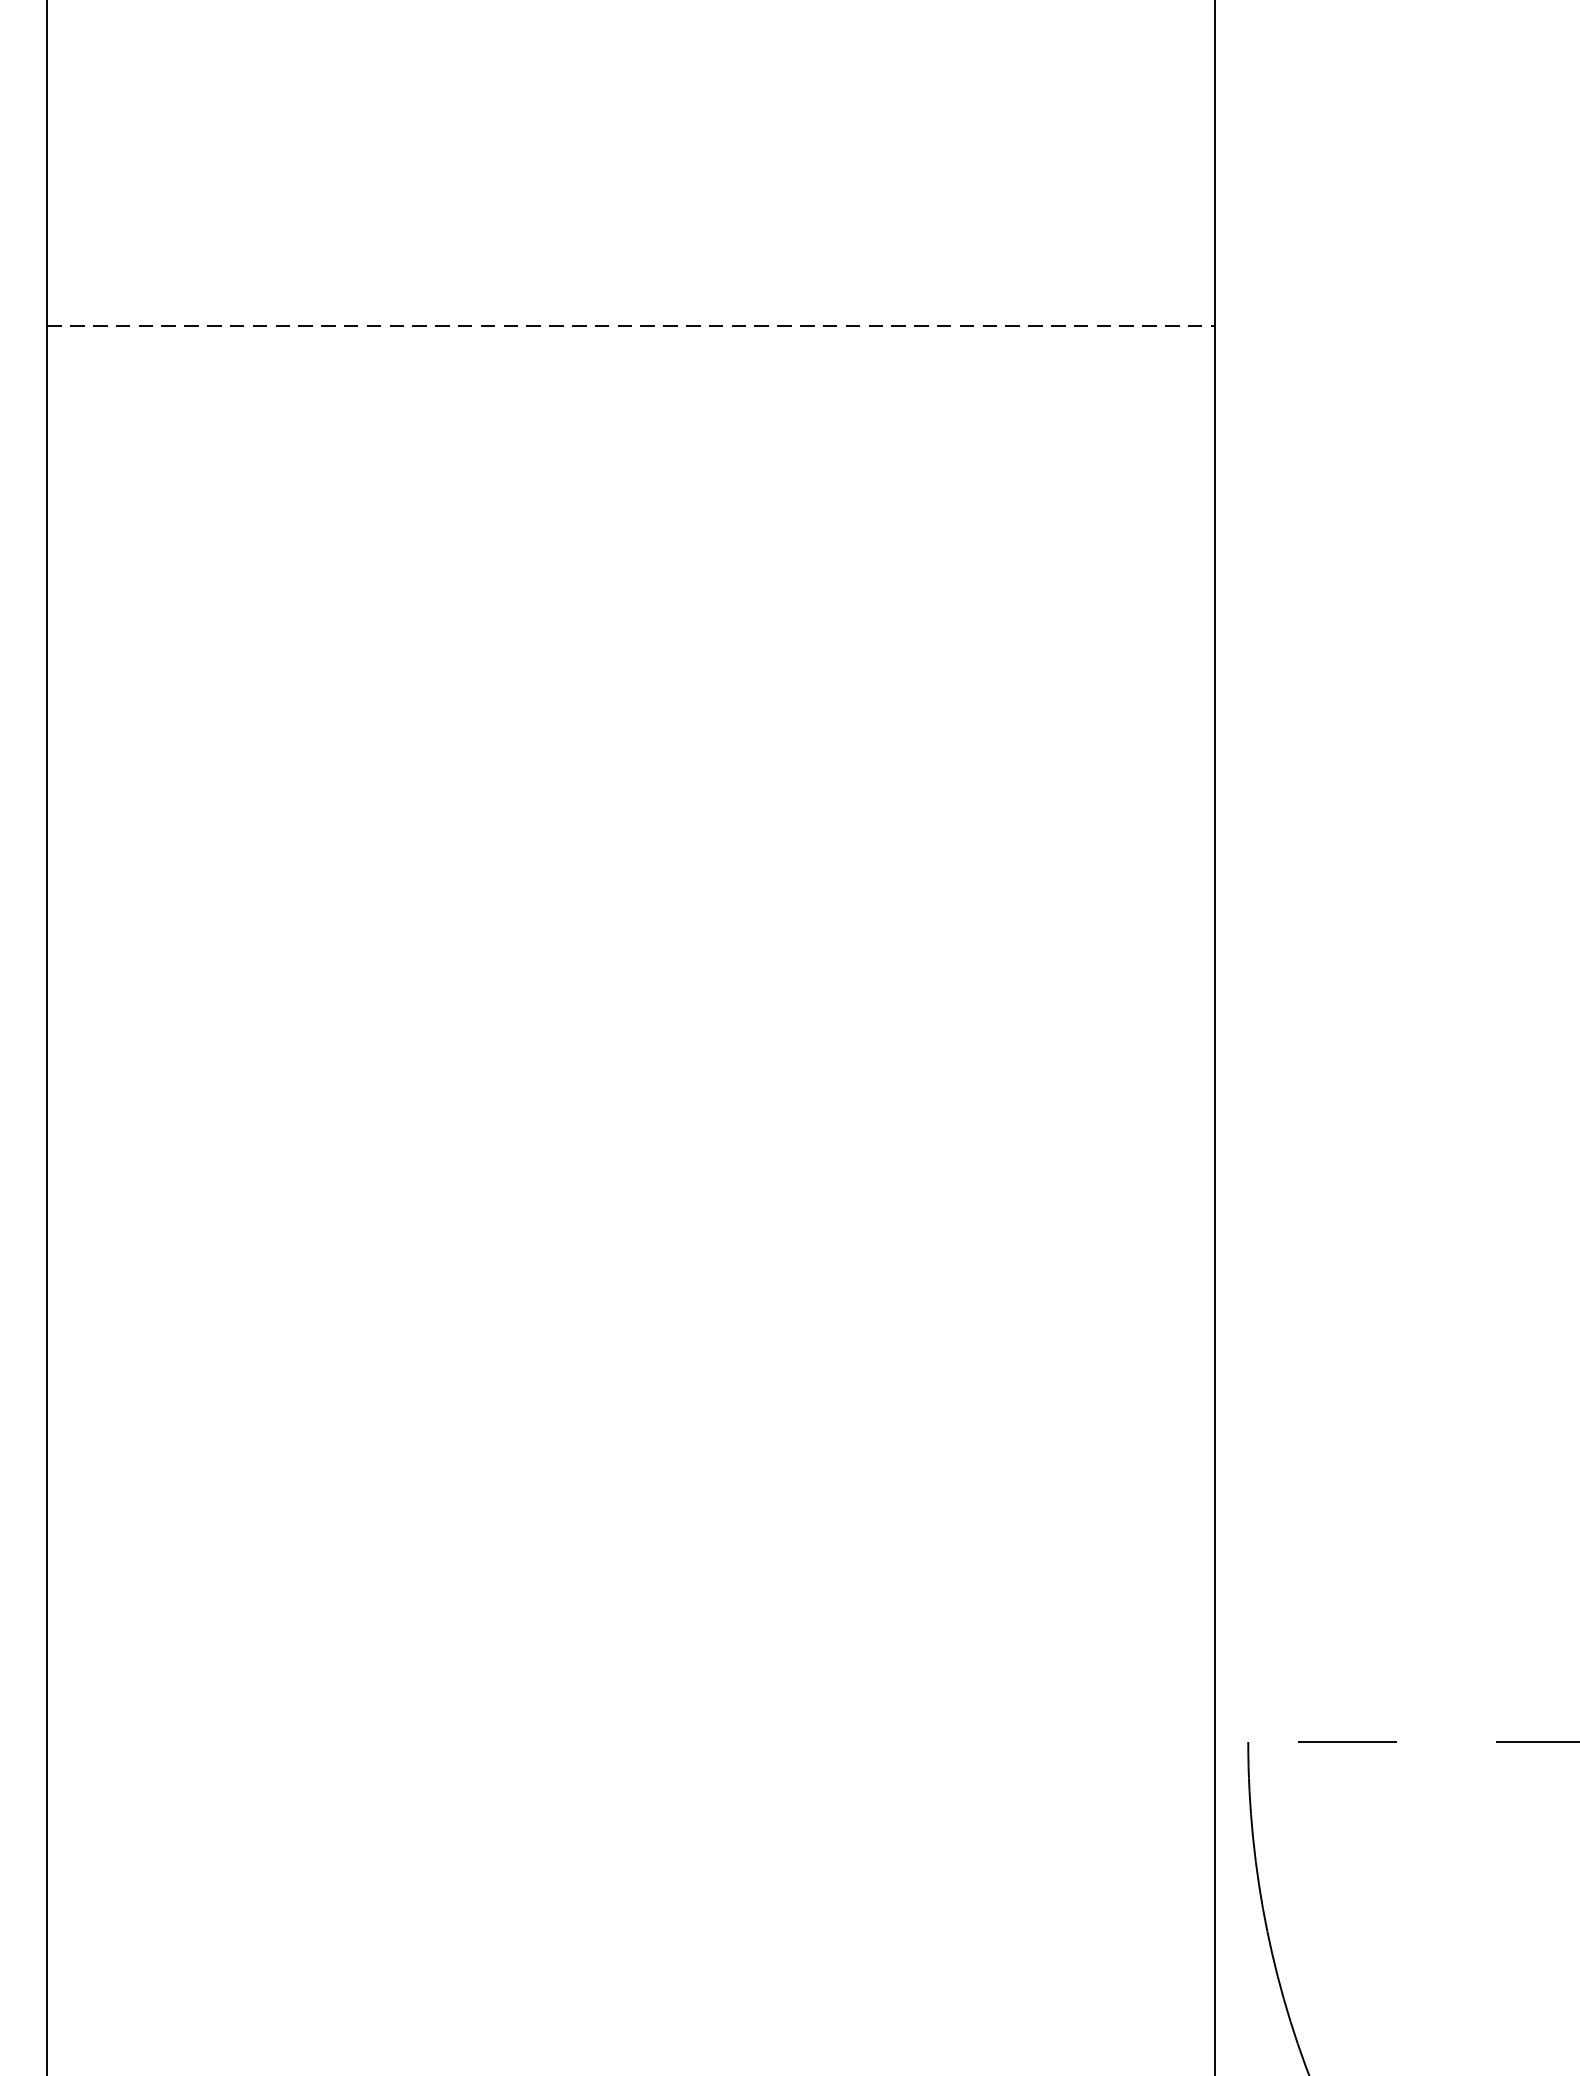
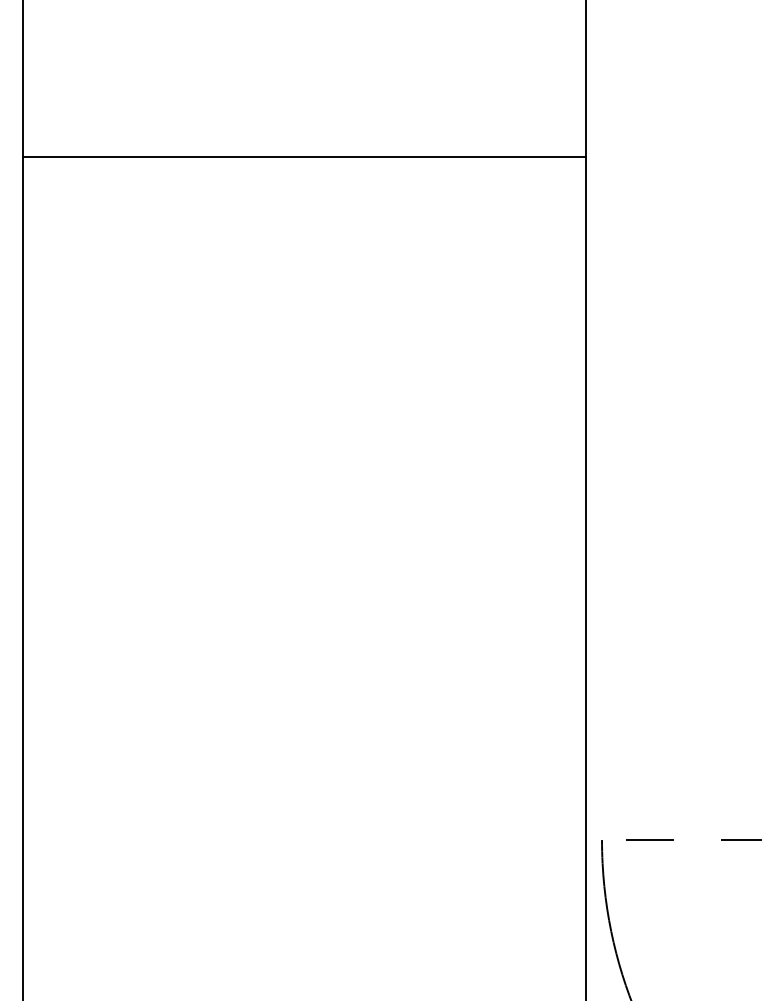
line: (631, 324) -> (304, 156), dashed -> solid

